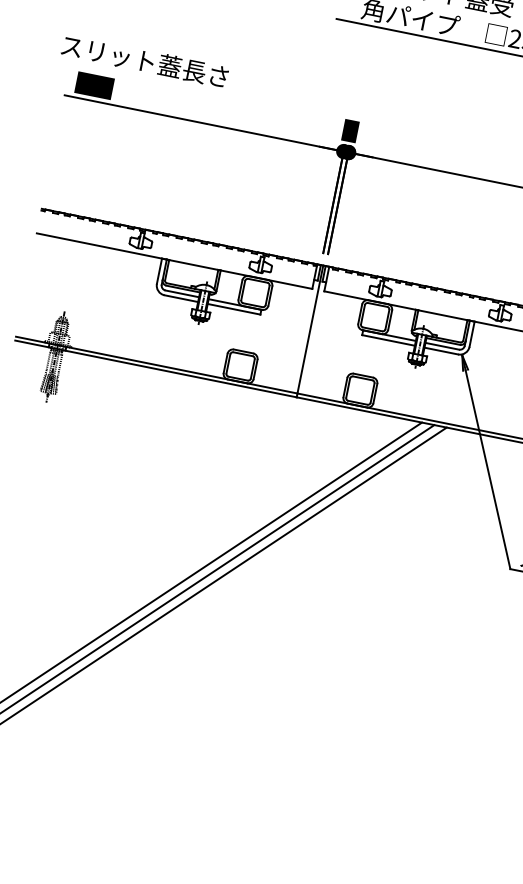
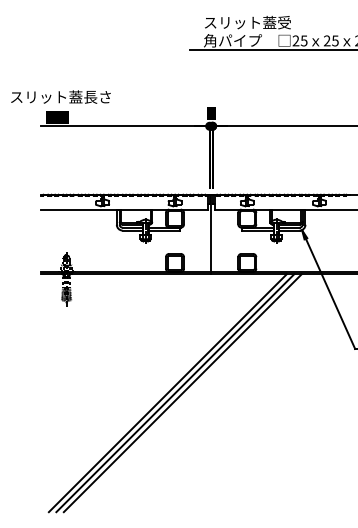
text: (144, 60) -> (60, 96), moved

